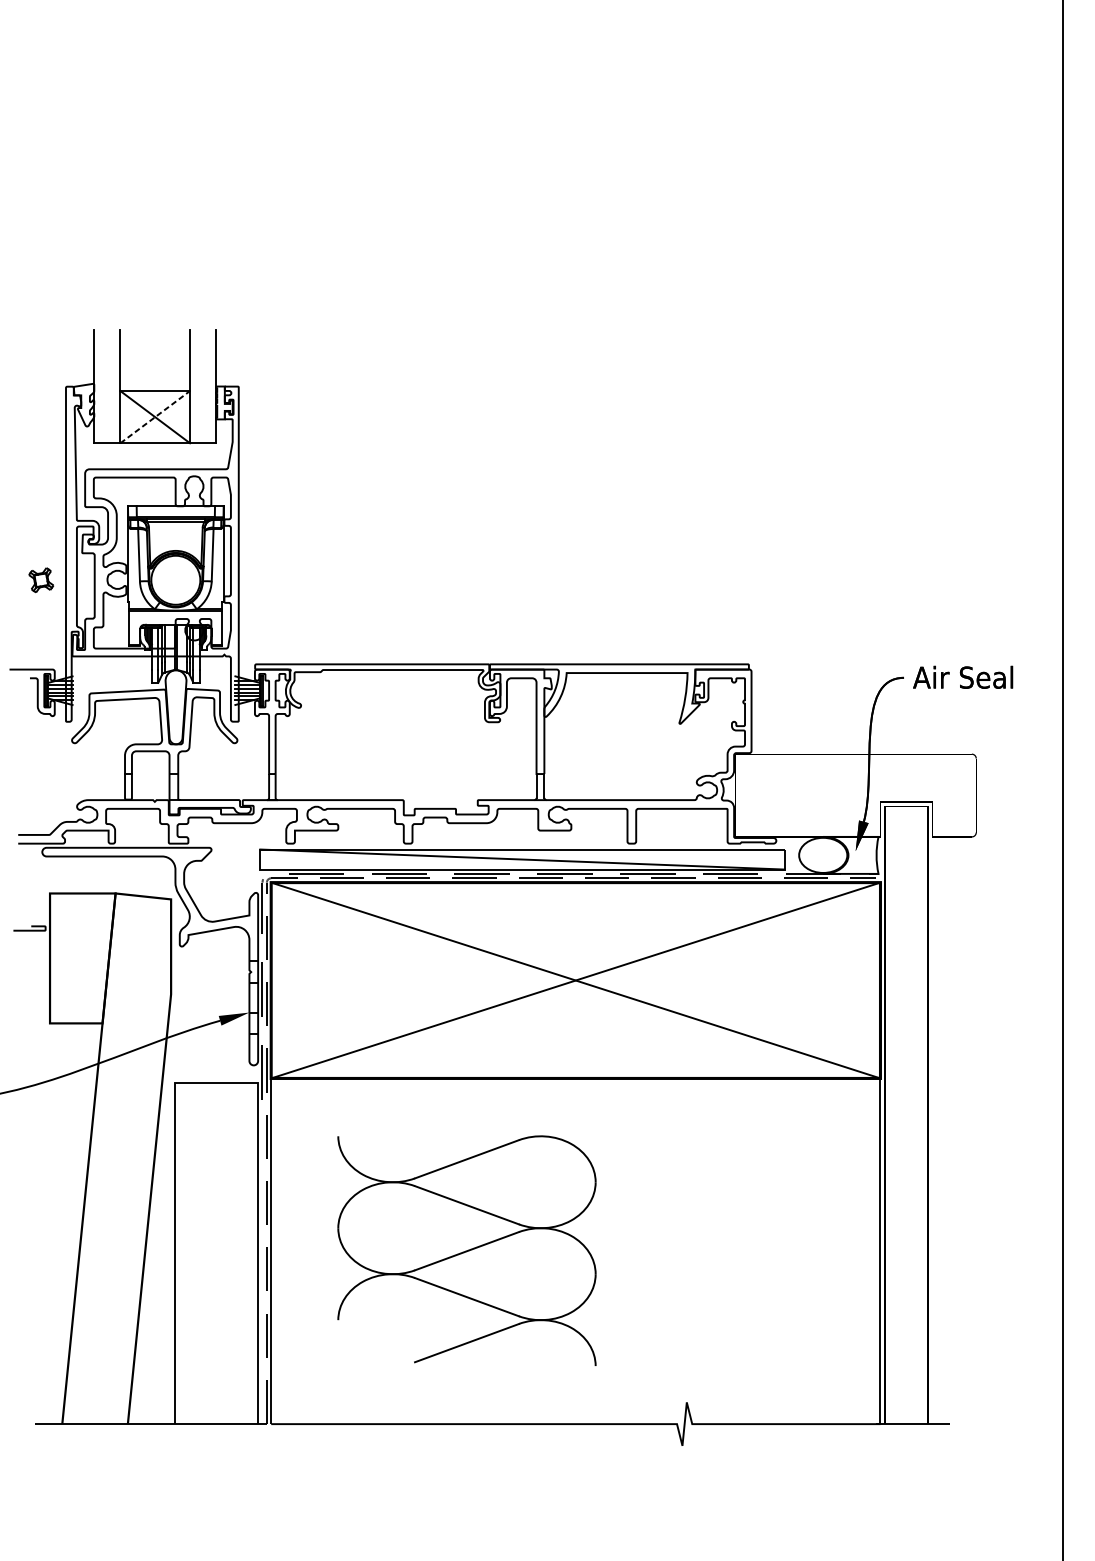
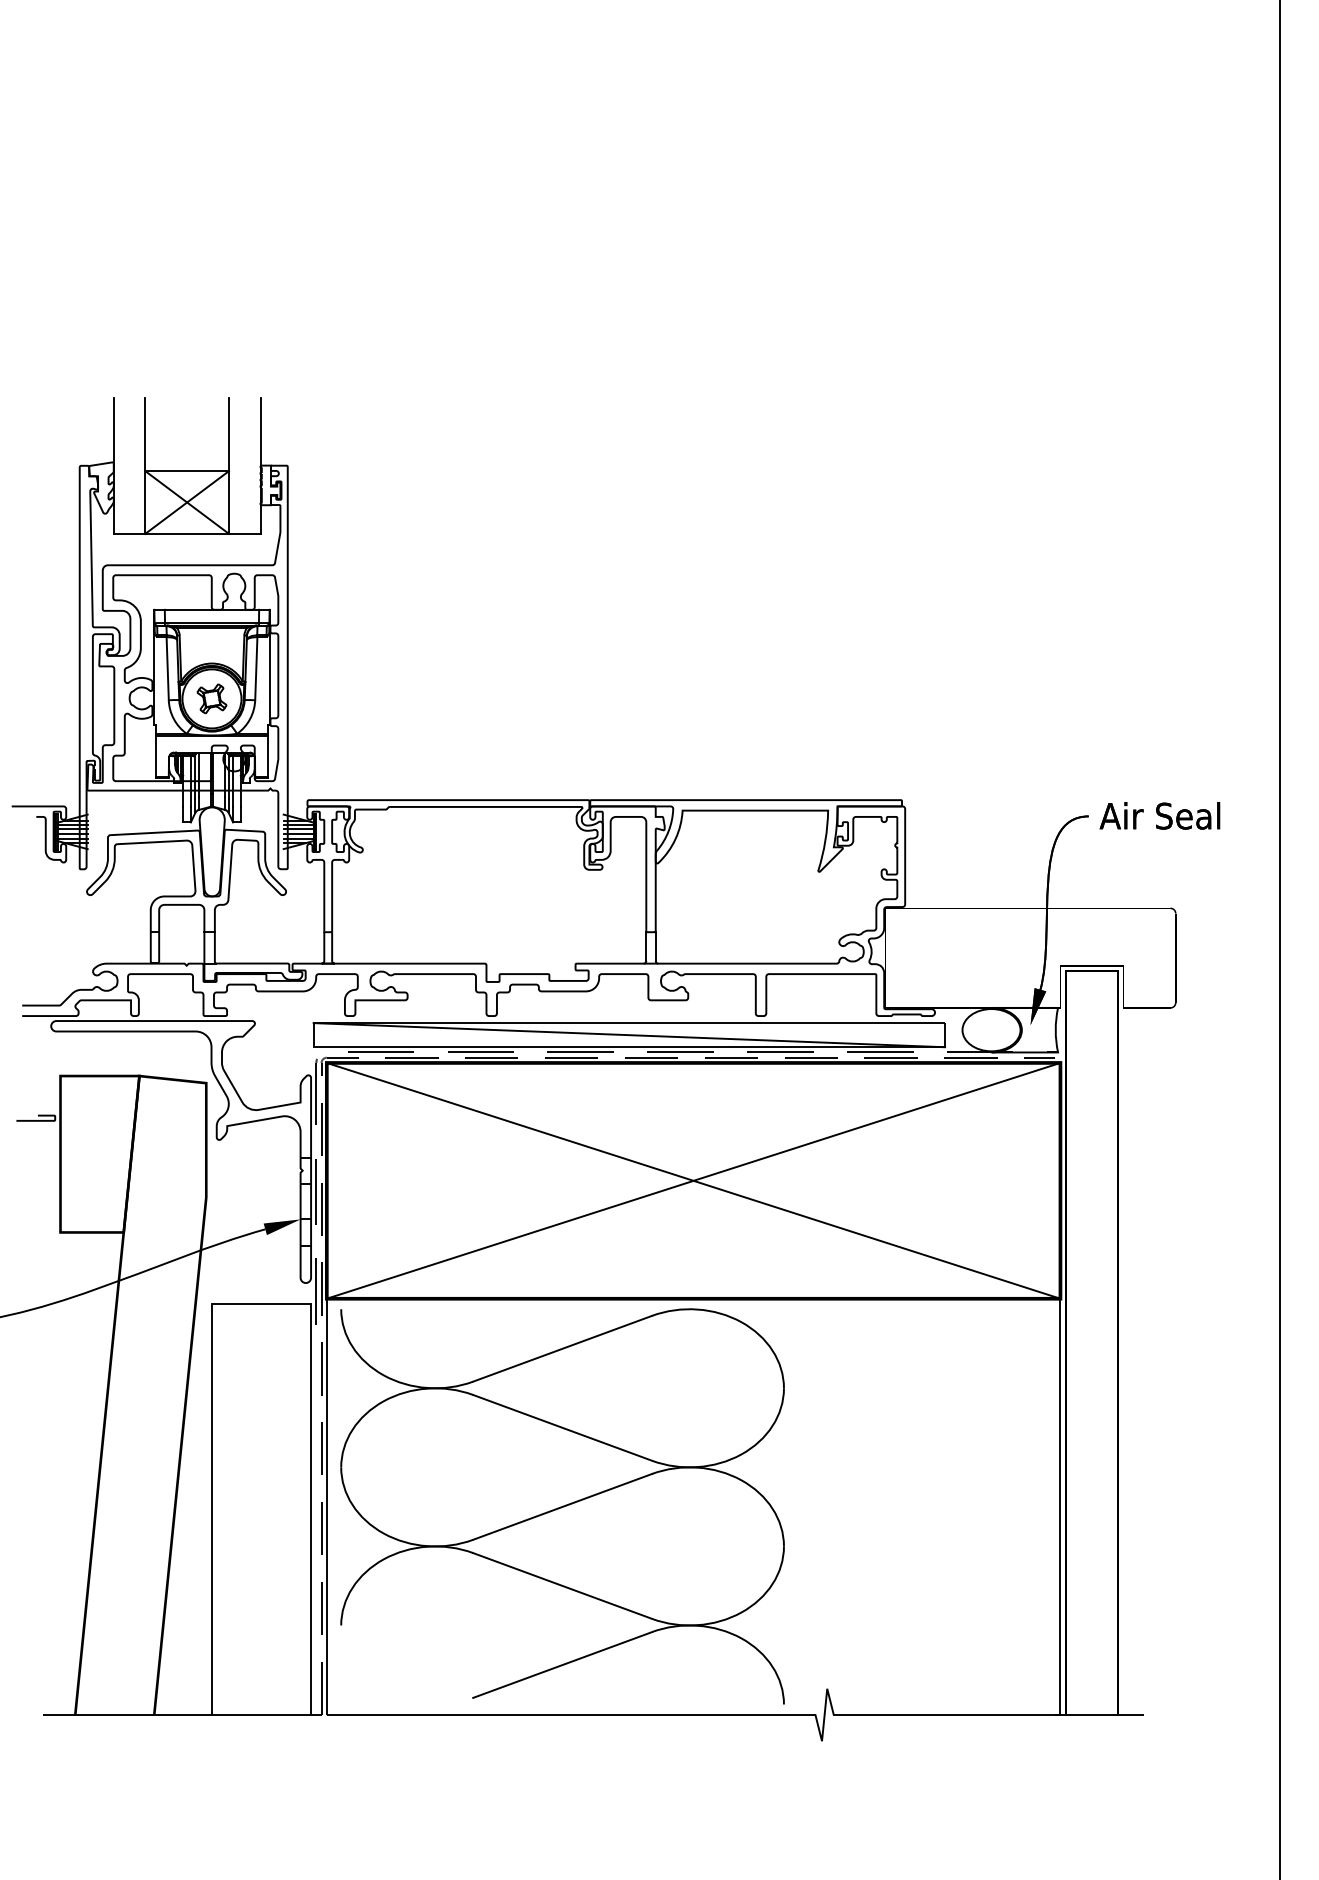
line: (155, 417) -> (187, 502), dashed -> solid
part: (40, 579) -> (211, 698), moved
part: (466, 1250) -> (562, 1506), size x1.43

